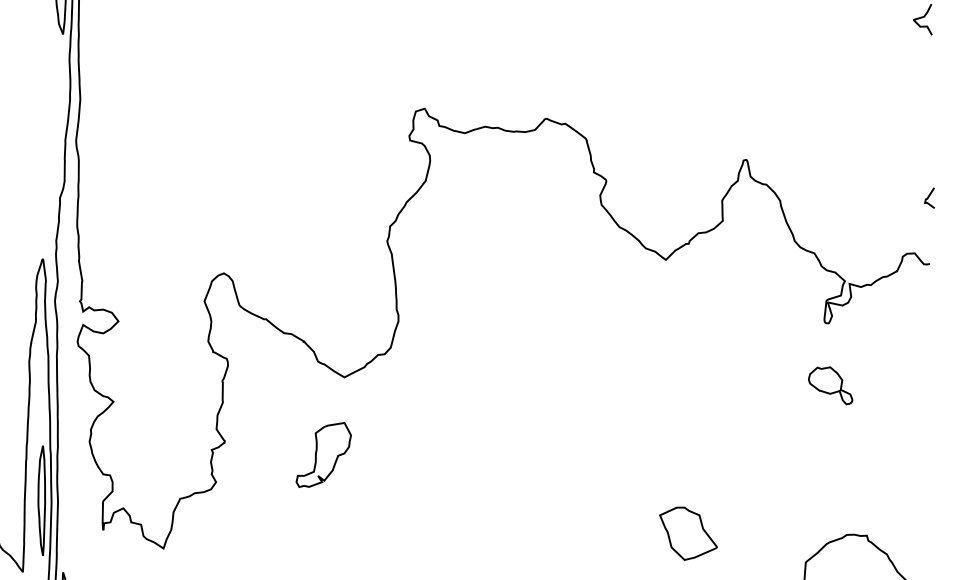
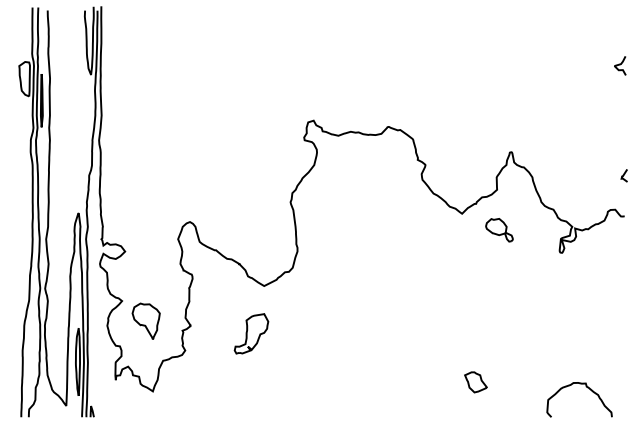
part: (830, 386) -> (499, 230), moved
part: (151, 433) -> (145, 320), added
part: (687, 534) -> (475, 382), size x0.62

